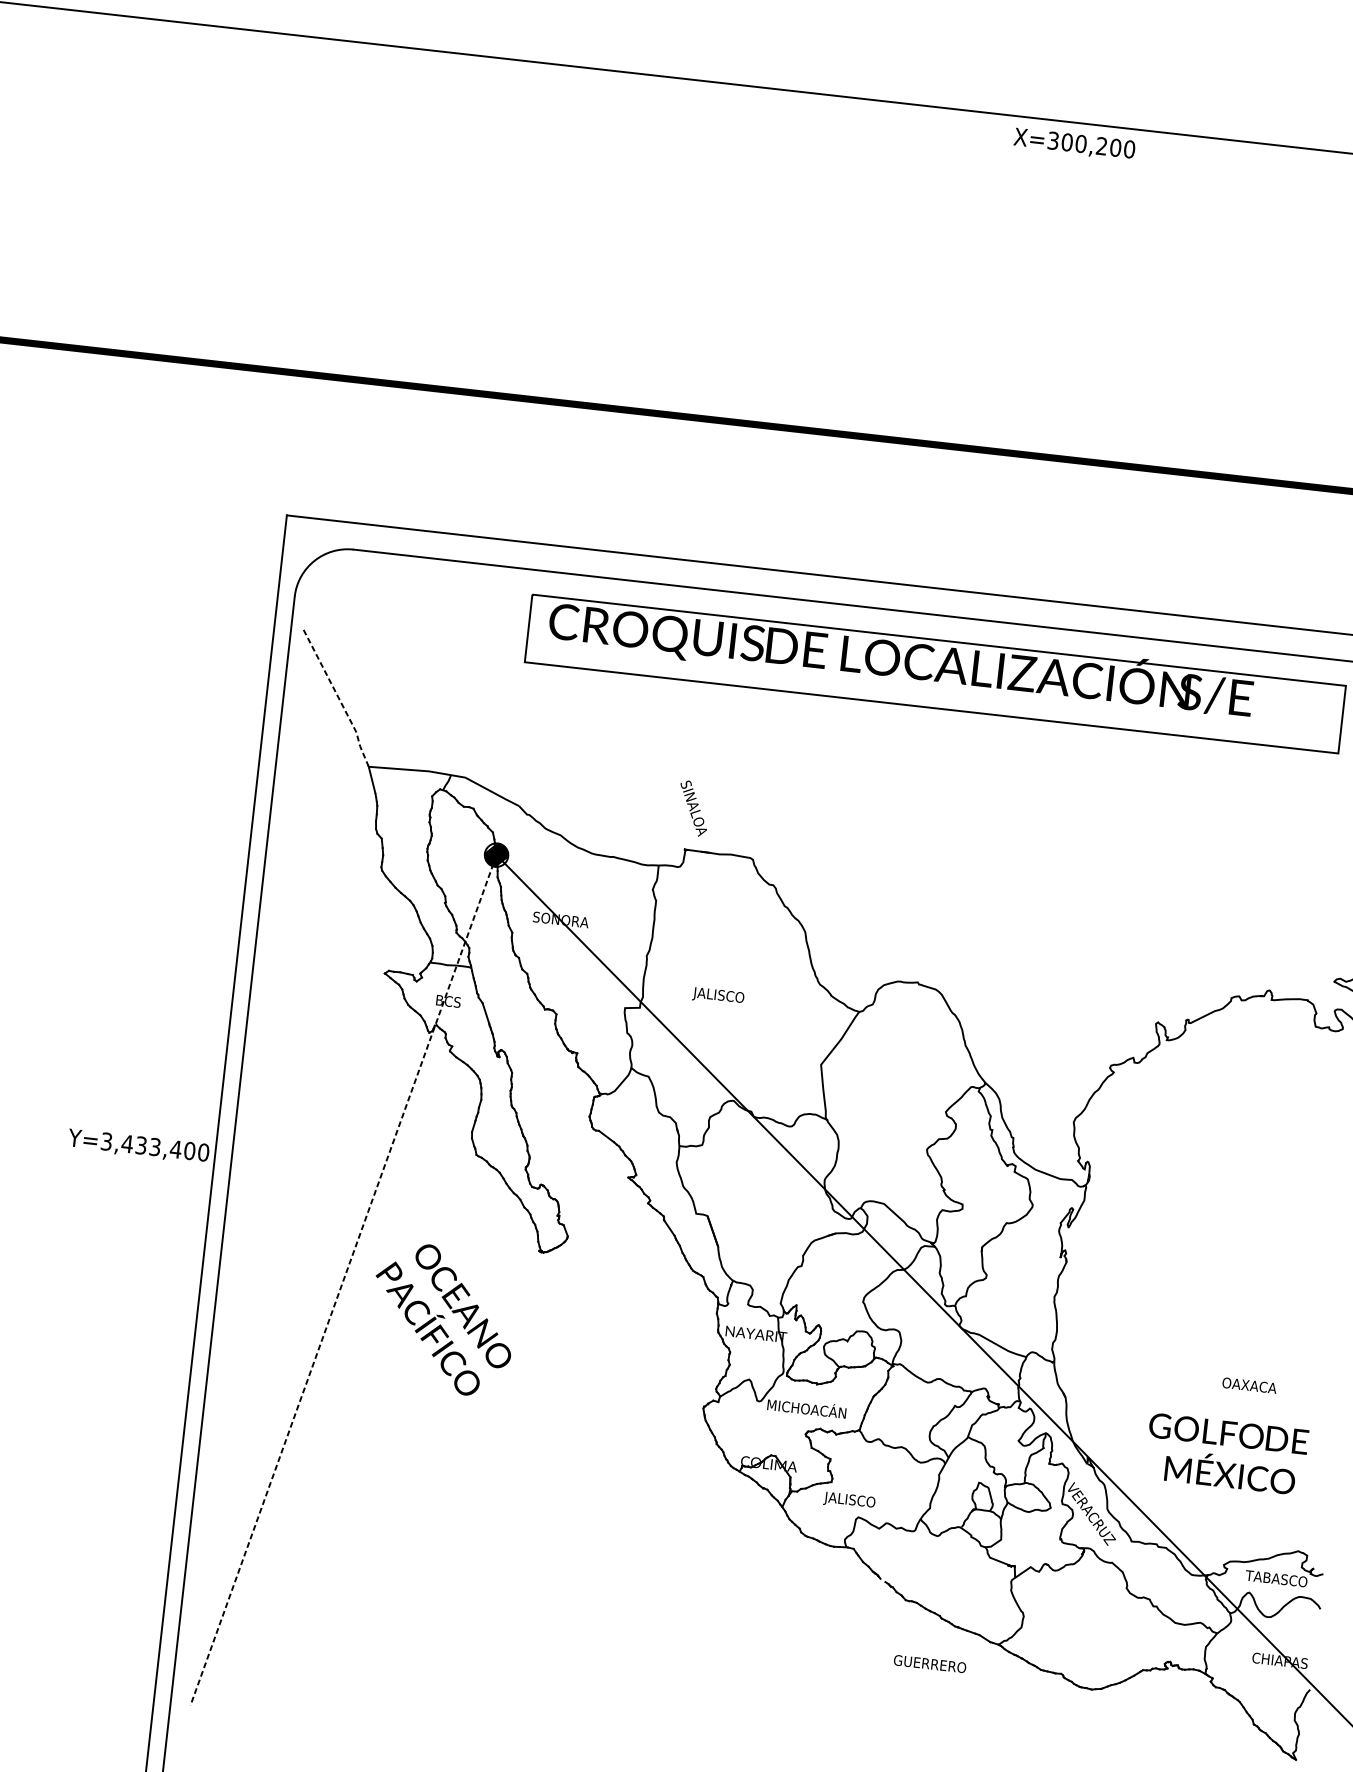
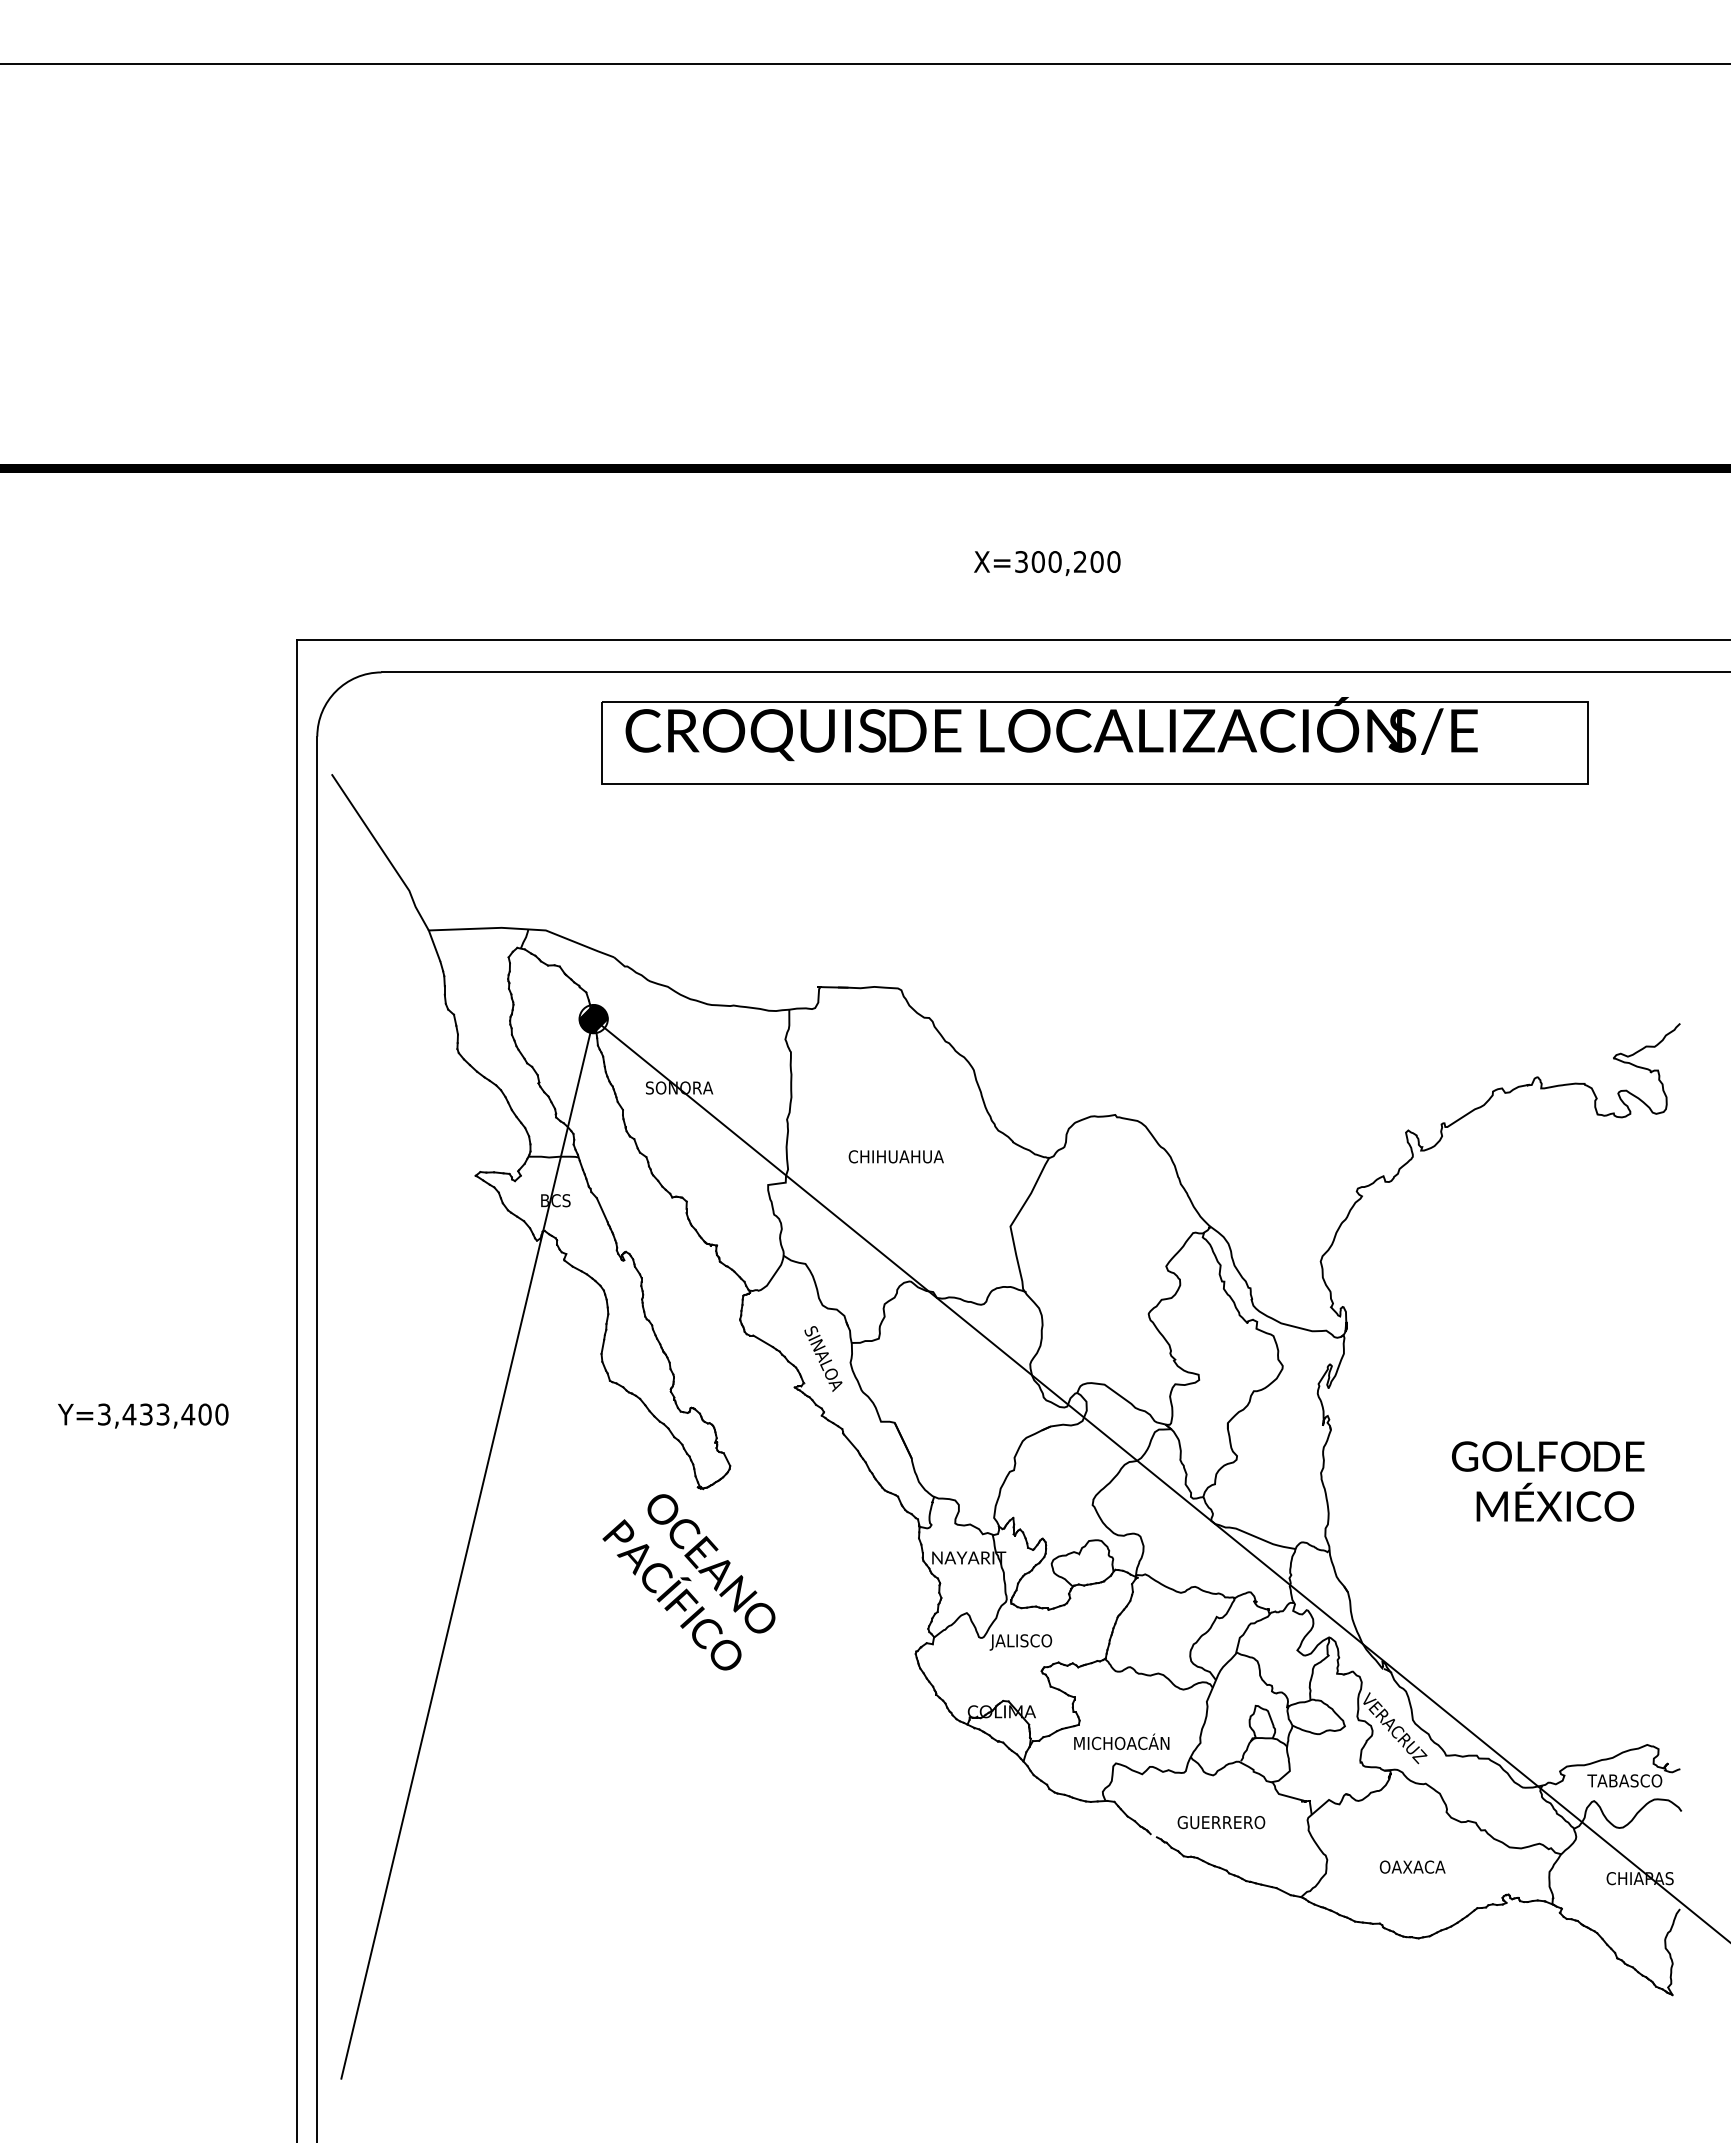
text: (1074, 144) -> (1047, 563), moved
line: (338, 698) -> (383, 852), dashed -> solid
text: (693, 808) -> (823, 1358), moved
text: (732, 998) -> (895, 1158), JALISCO -> CHIHUAHUA
text: (138, 1146) -> (143, 1415), moved
line: (343, 1280) -> (467, 1548), dashed -> solid
text: (442, 1319) -> (688, 1582), moved
text: (1249, 1385) -> (1412, 1866), moved
text: (805, 1408) -> (1038, 1640), MICHOACÁN -> JALISCO
text: (1226, 1454) -> (1548, 1481), moved
text: (864, 1501) -> (1120, 1743), JALISCO -> MICHOACÁN
text: (930, 1664) -> (1221, 1822), moved

